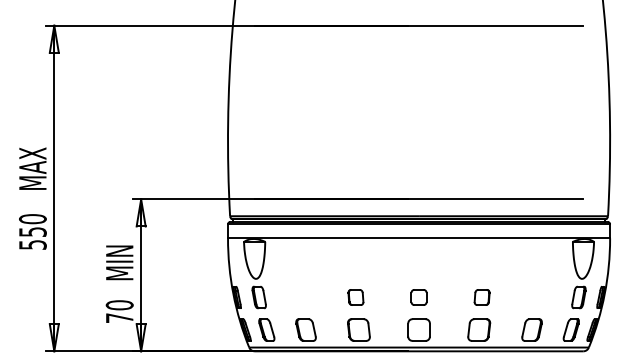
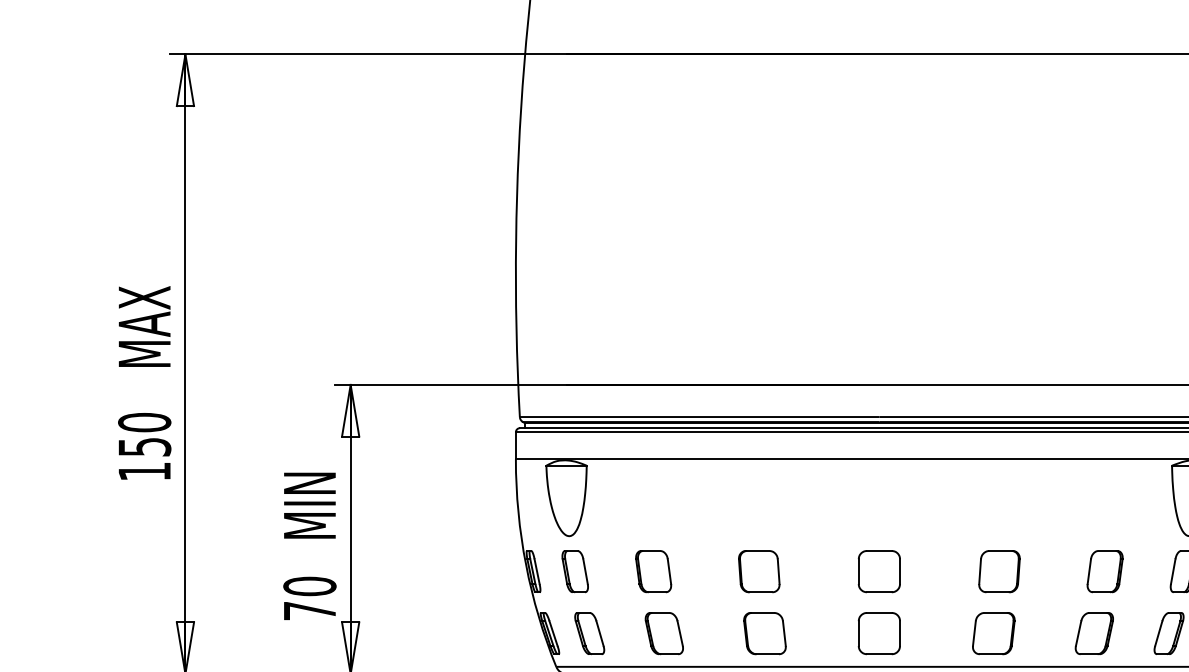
text: (32, 244) -> (143, 470), 550 -> 150
part: (300, 297) -> (653, 571), added
part: (355, 297) -> (758, 571), size x1.43
part: (418, 297) -> (878, 571), size x1.43
part: (481, 297) -> (998, 571), size x1.43
part: (537, 297) -> (1104, 571), added

